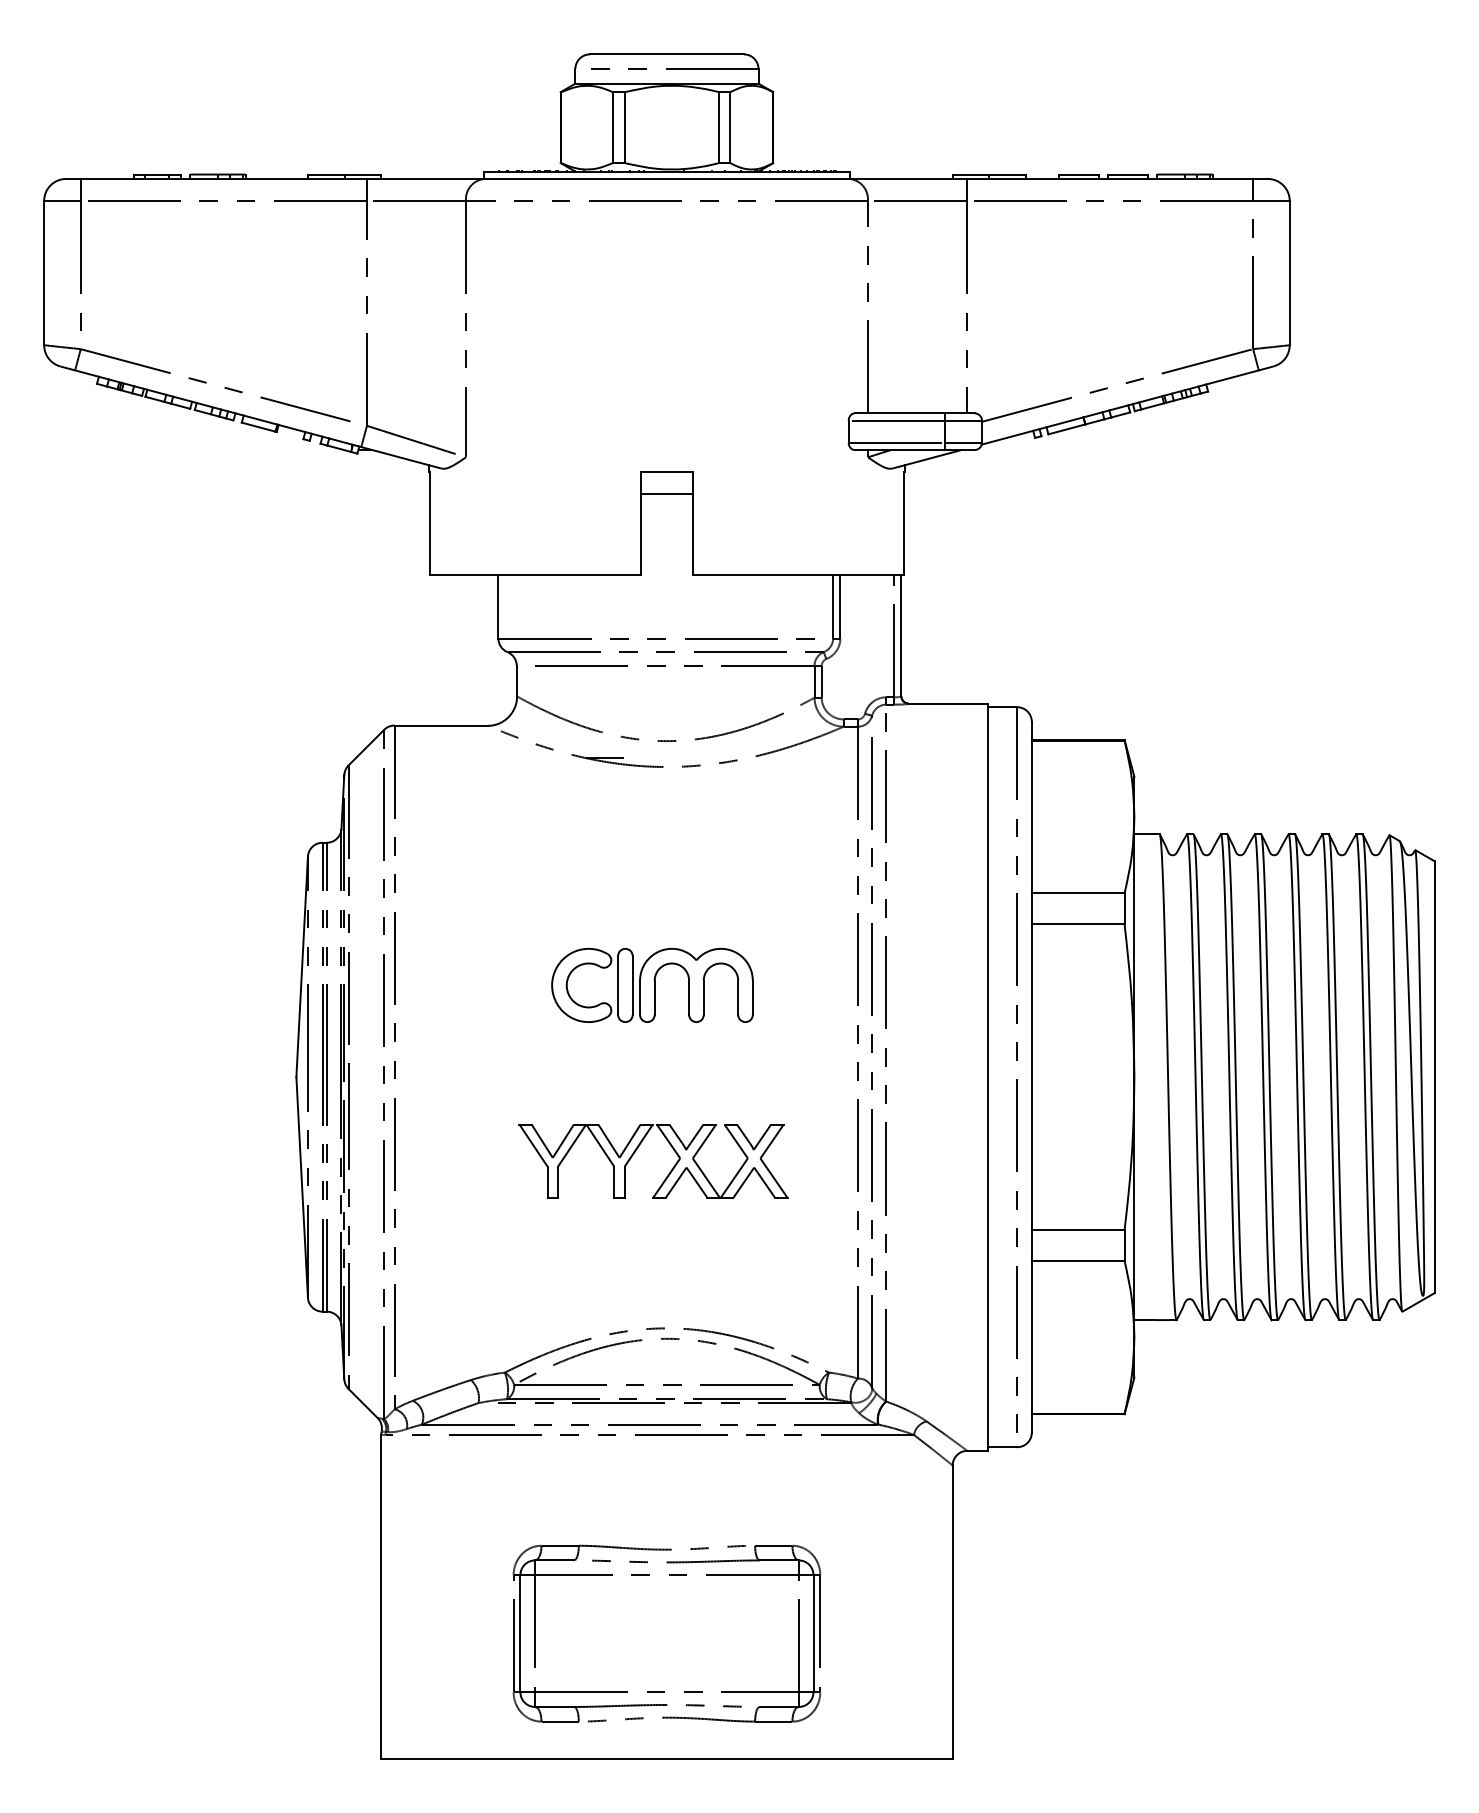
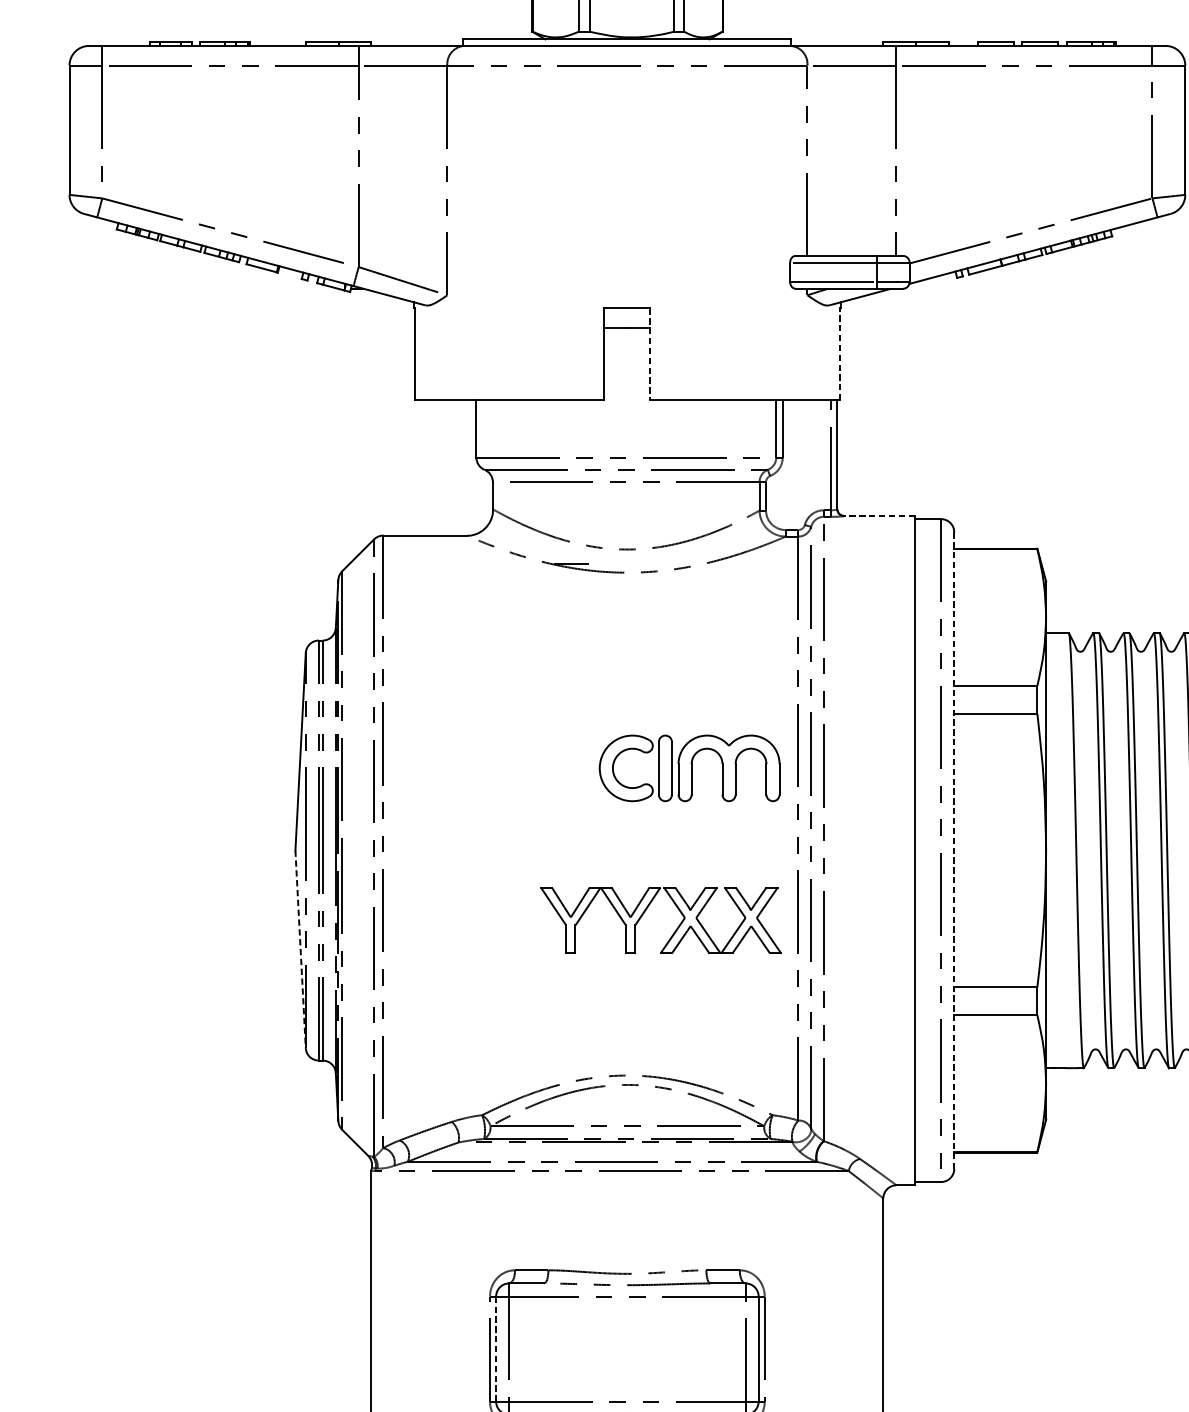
line: (903, 522) -> (839, 353), solid -> dashed
line: (692, 523) -> (650, 354), solid -> dashed
line: (948, 703) -> (879, 515), solid -> dashed
part: (652, 984) -> (689, 767), moved
line: (1031, 1077) -> (953, 850), solid -> dashed
part: (668, 1173) -> (674, 931), moved
line: (302, 1188) -> (300, 950), solid -> dashed
line: (520, 1633) -> (496, 1348), solid -> dashed

